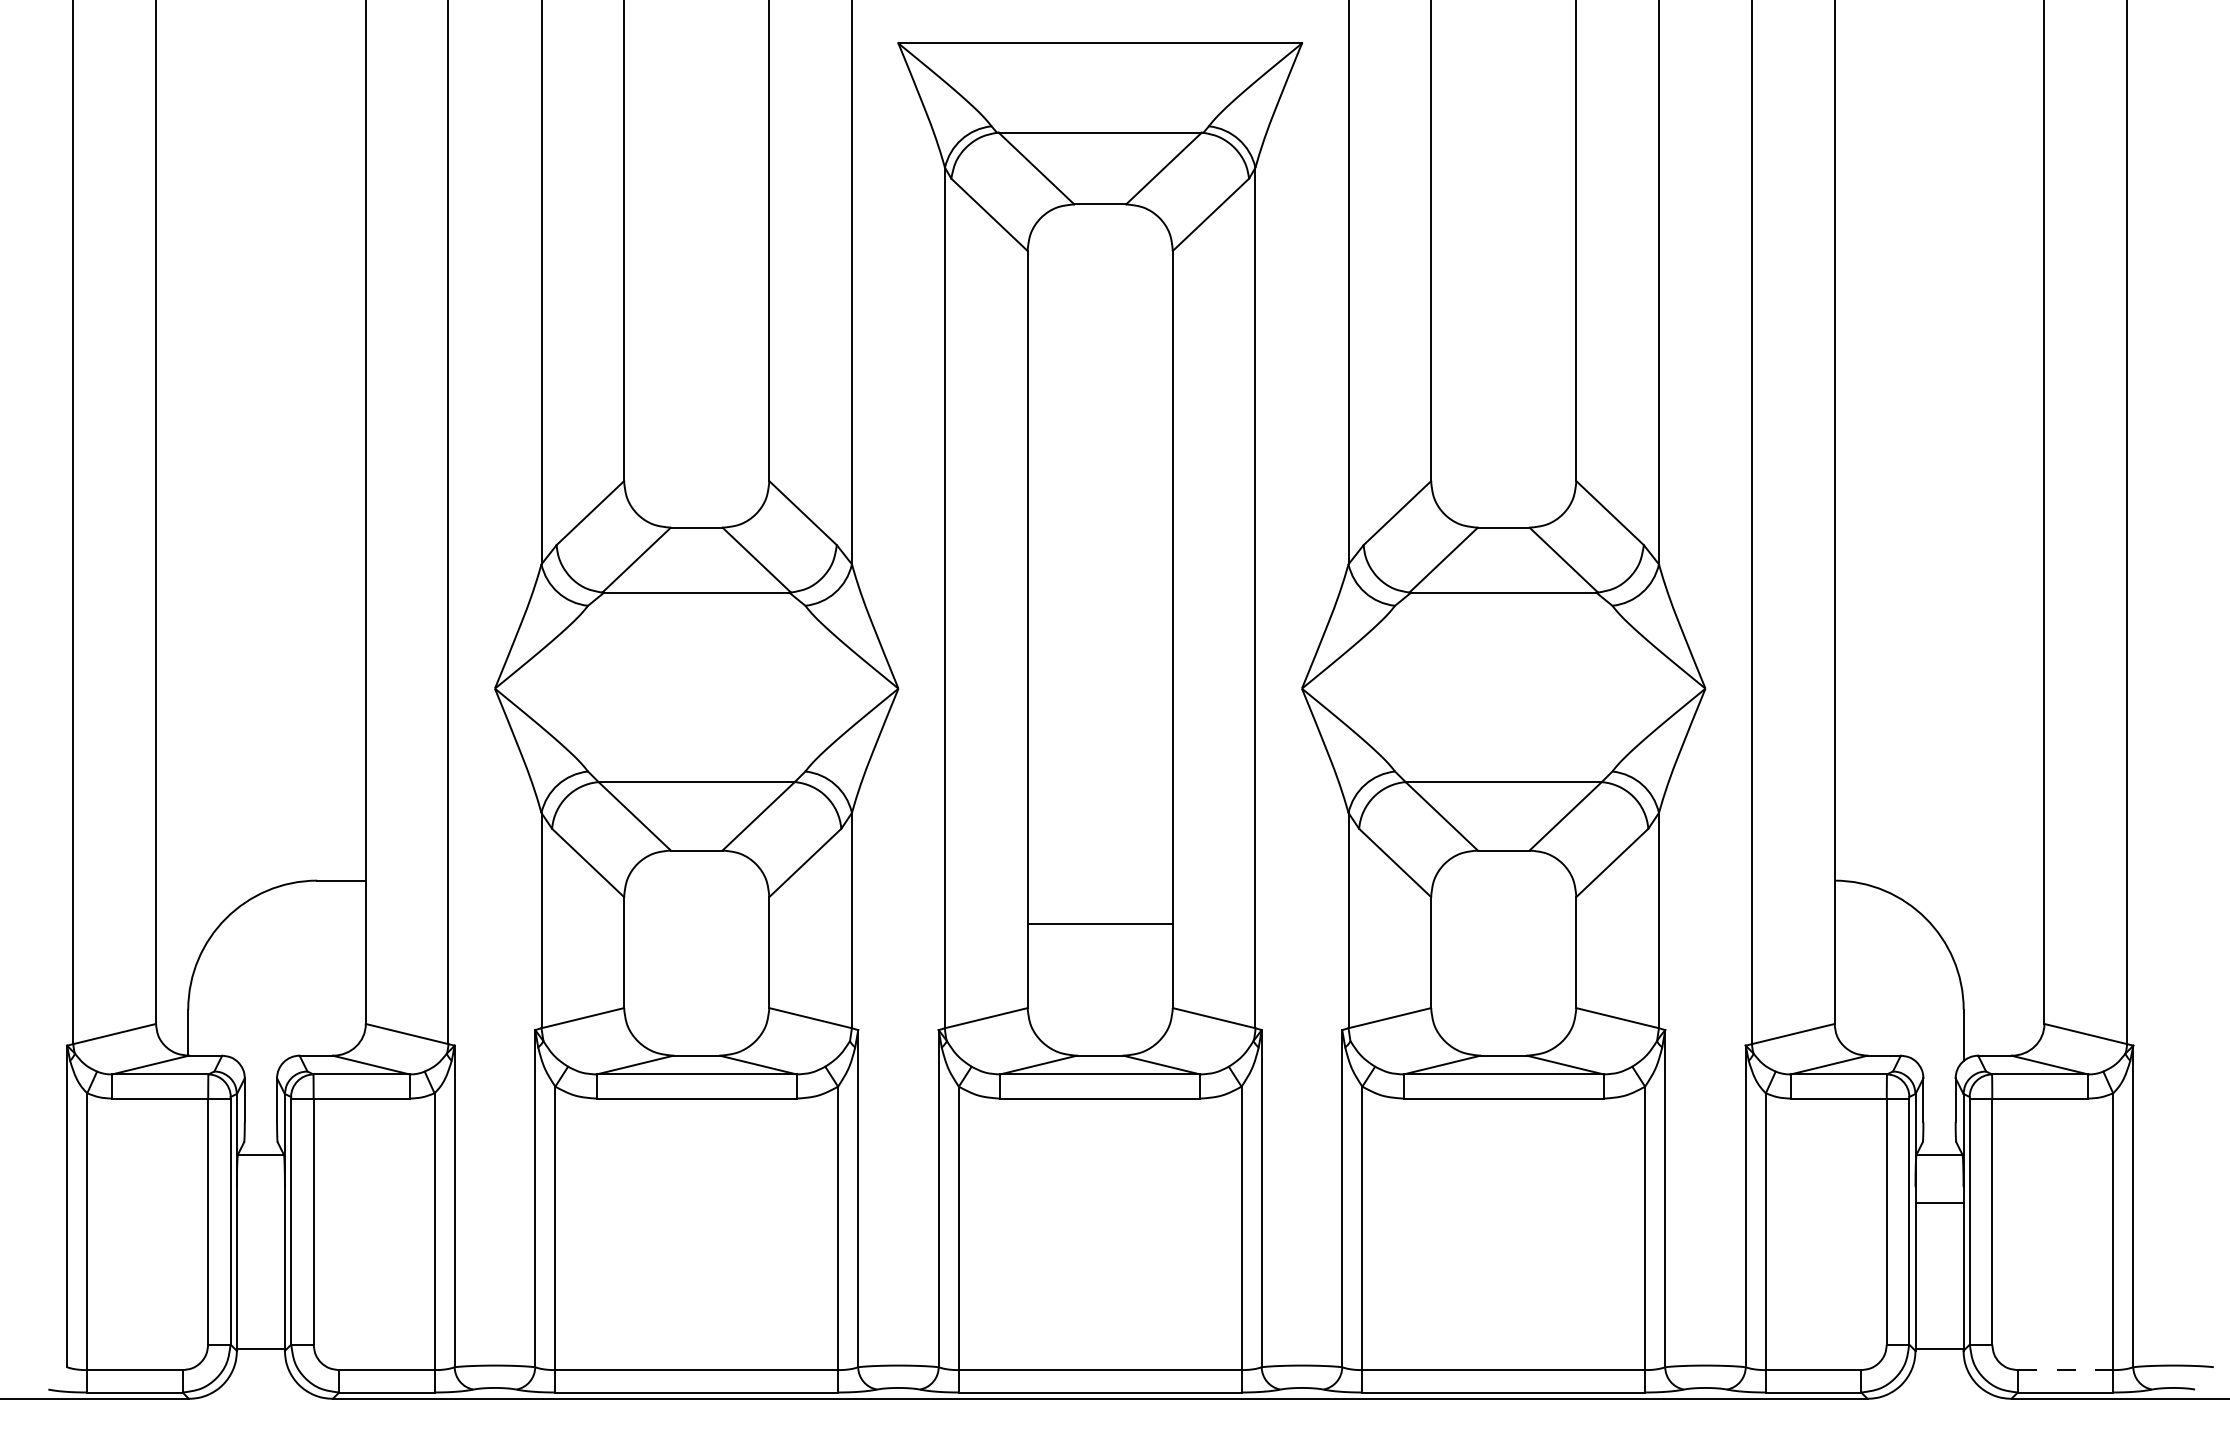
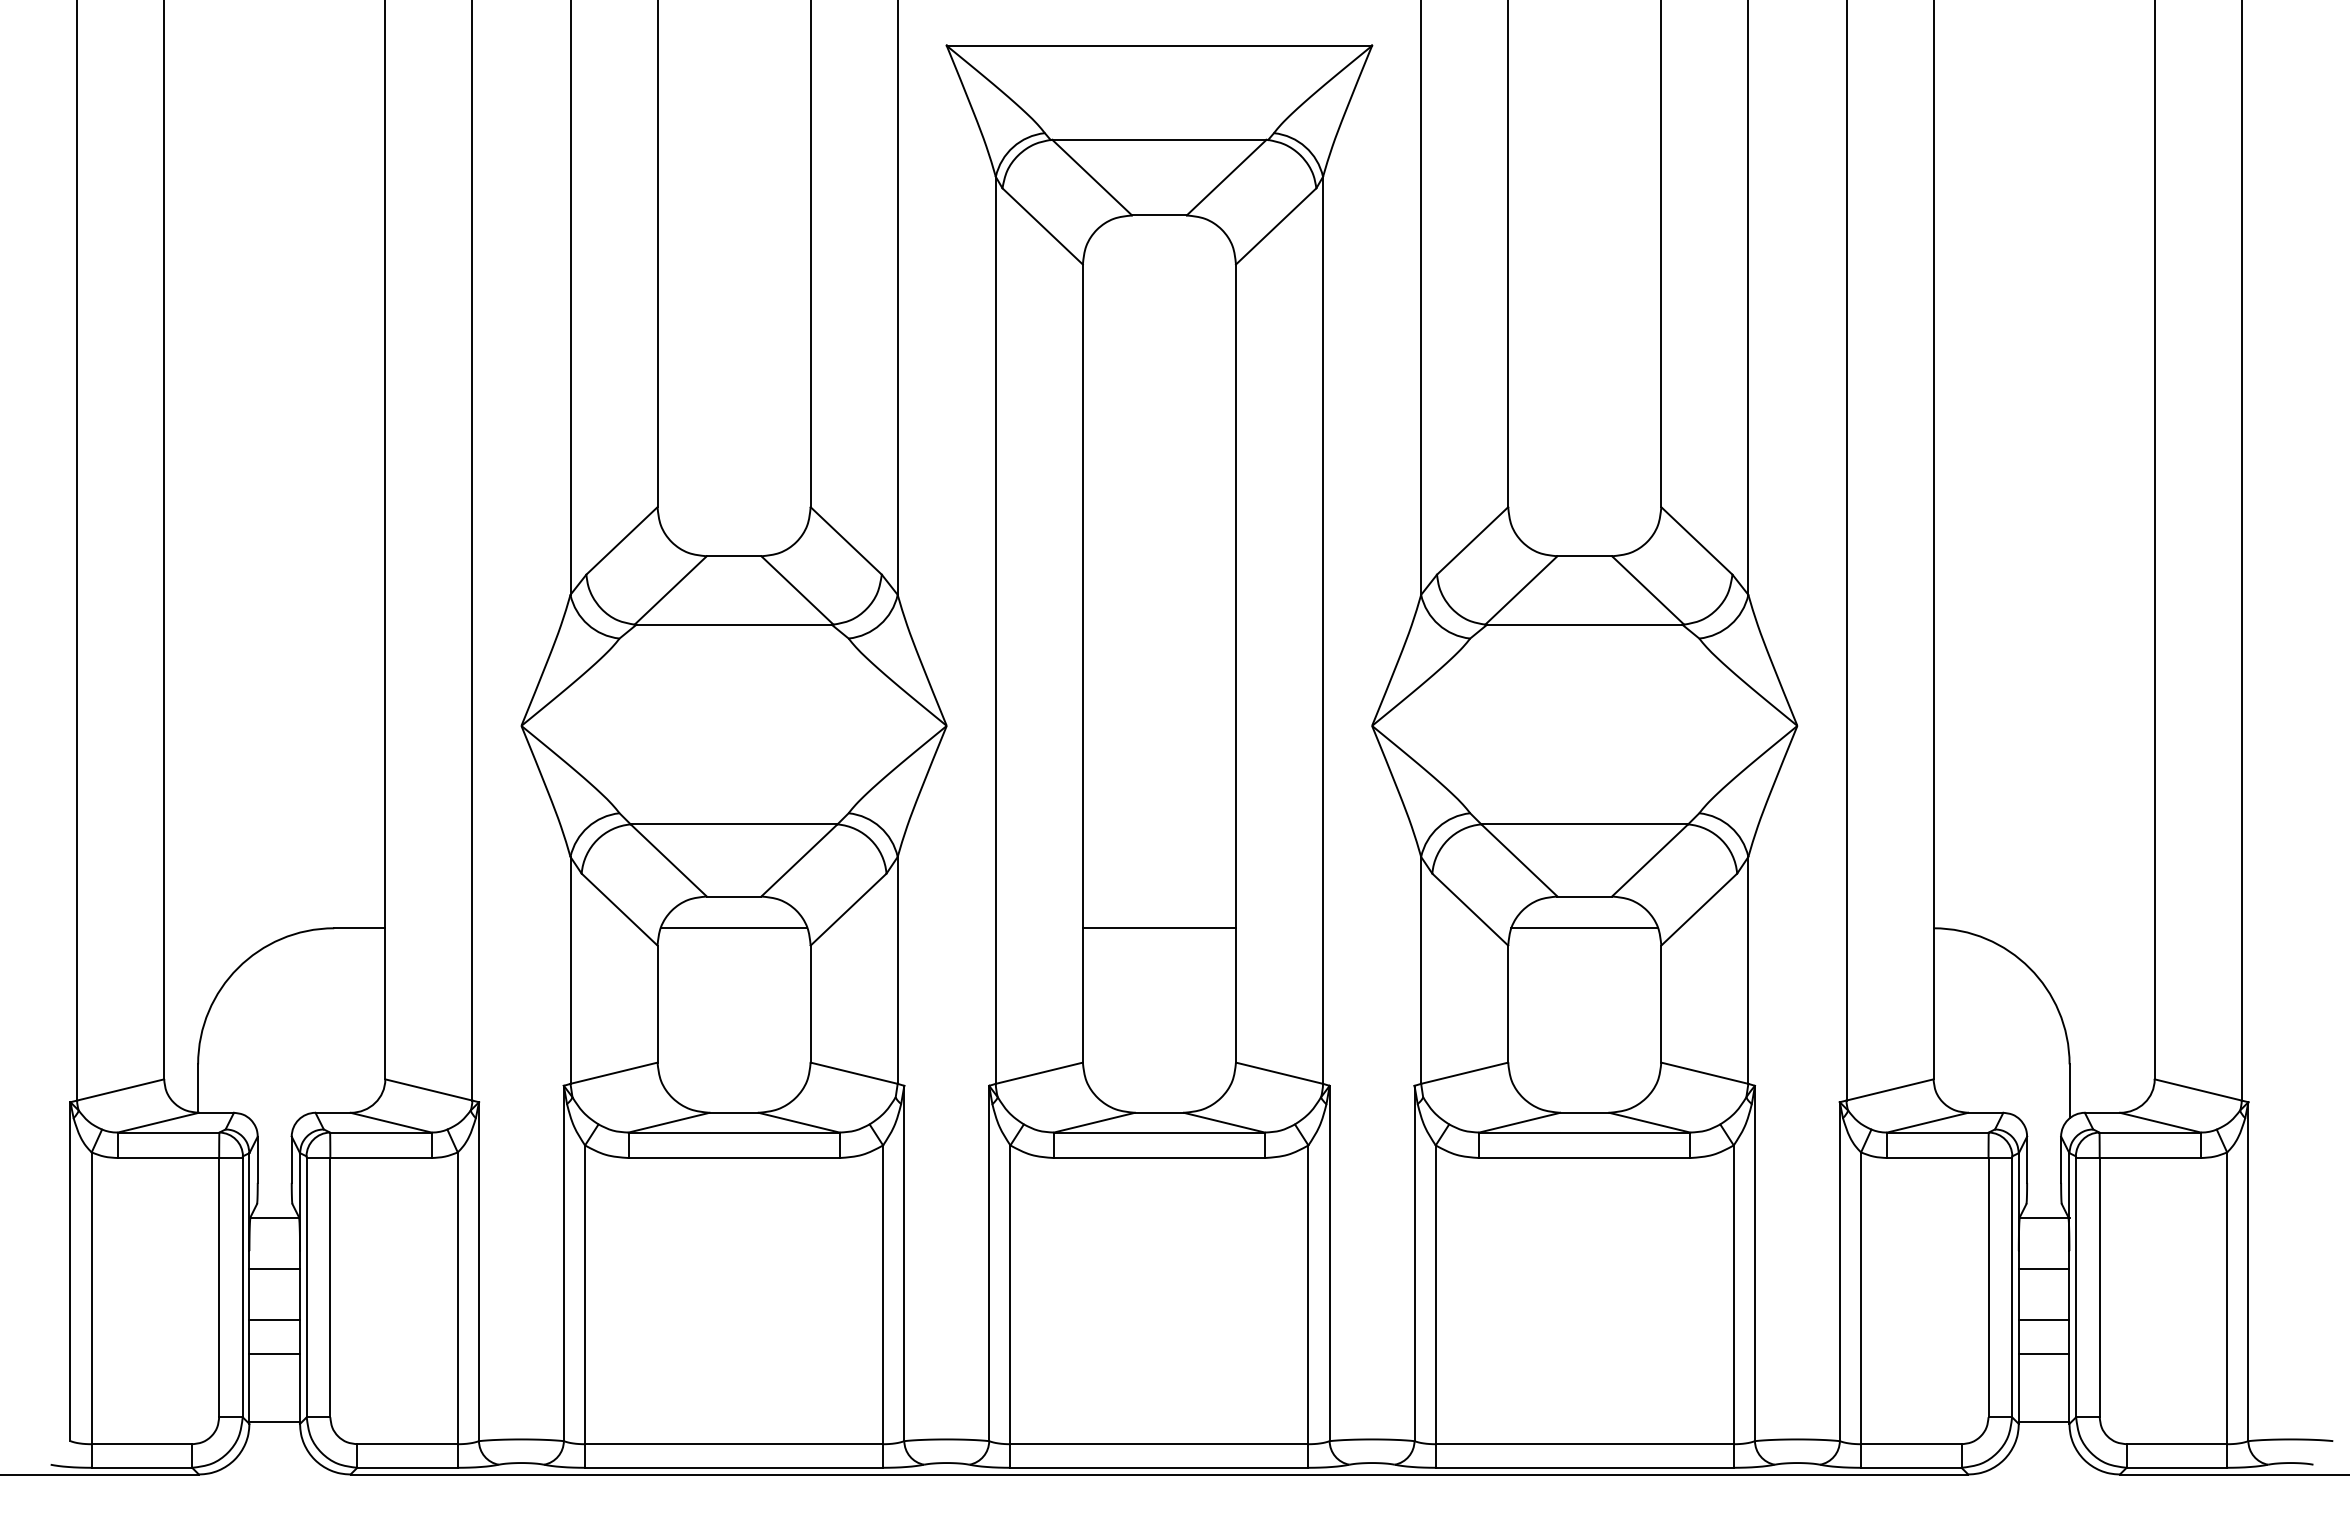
line: (696, 880) -> (733, 928), added
line: (1503, 880) -> (1584, 928), added
line: (1099, 924) -> (1158, 928), moved
line: (260, 1203) -> (274, 1268), added
line: (260, 1251) -> (274, 1319), added
line: (1938, 1251) -> (2043, 1319), added
line: (260, 1284) -> (274, 1353), added
line: (1938, 1284) -> (2043, 1353), added
line: (2066, 1370) -> (2177, 1444), dashed -> solid

